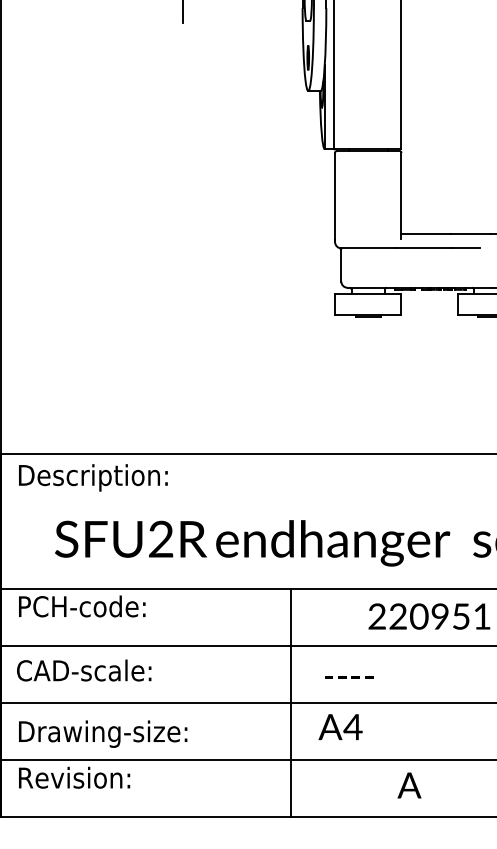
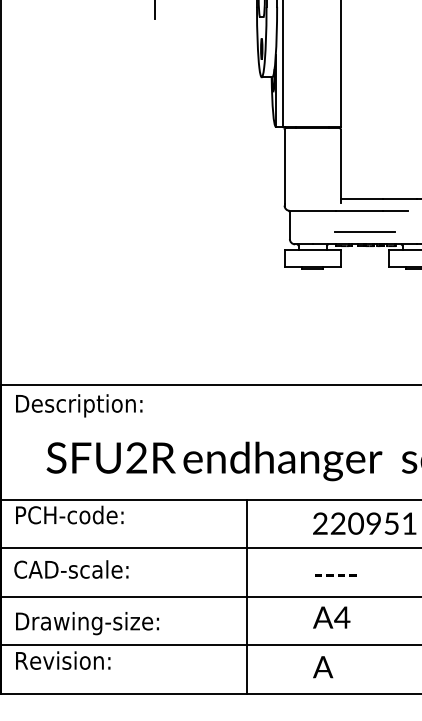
line: (429, 273) -> (364, 232), added
text: (349, 677) -> (335, 575), moved
text: (340, 727) -> (331, 617), moved
text: (409, 785) -> (323, 667), moved

